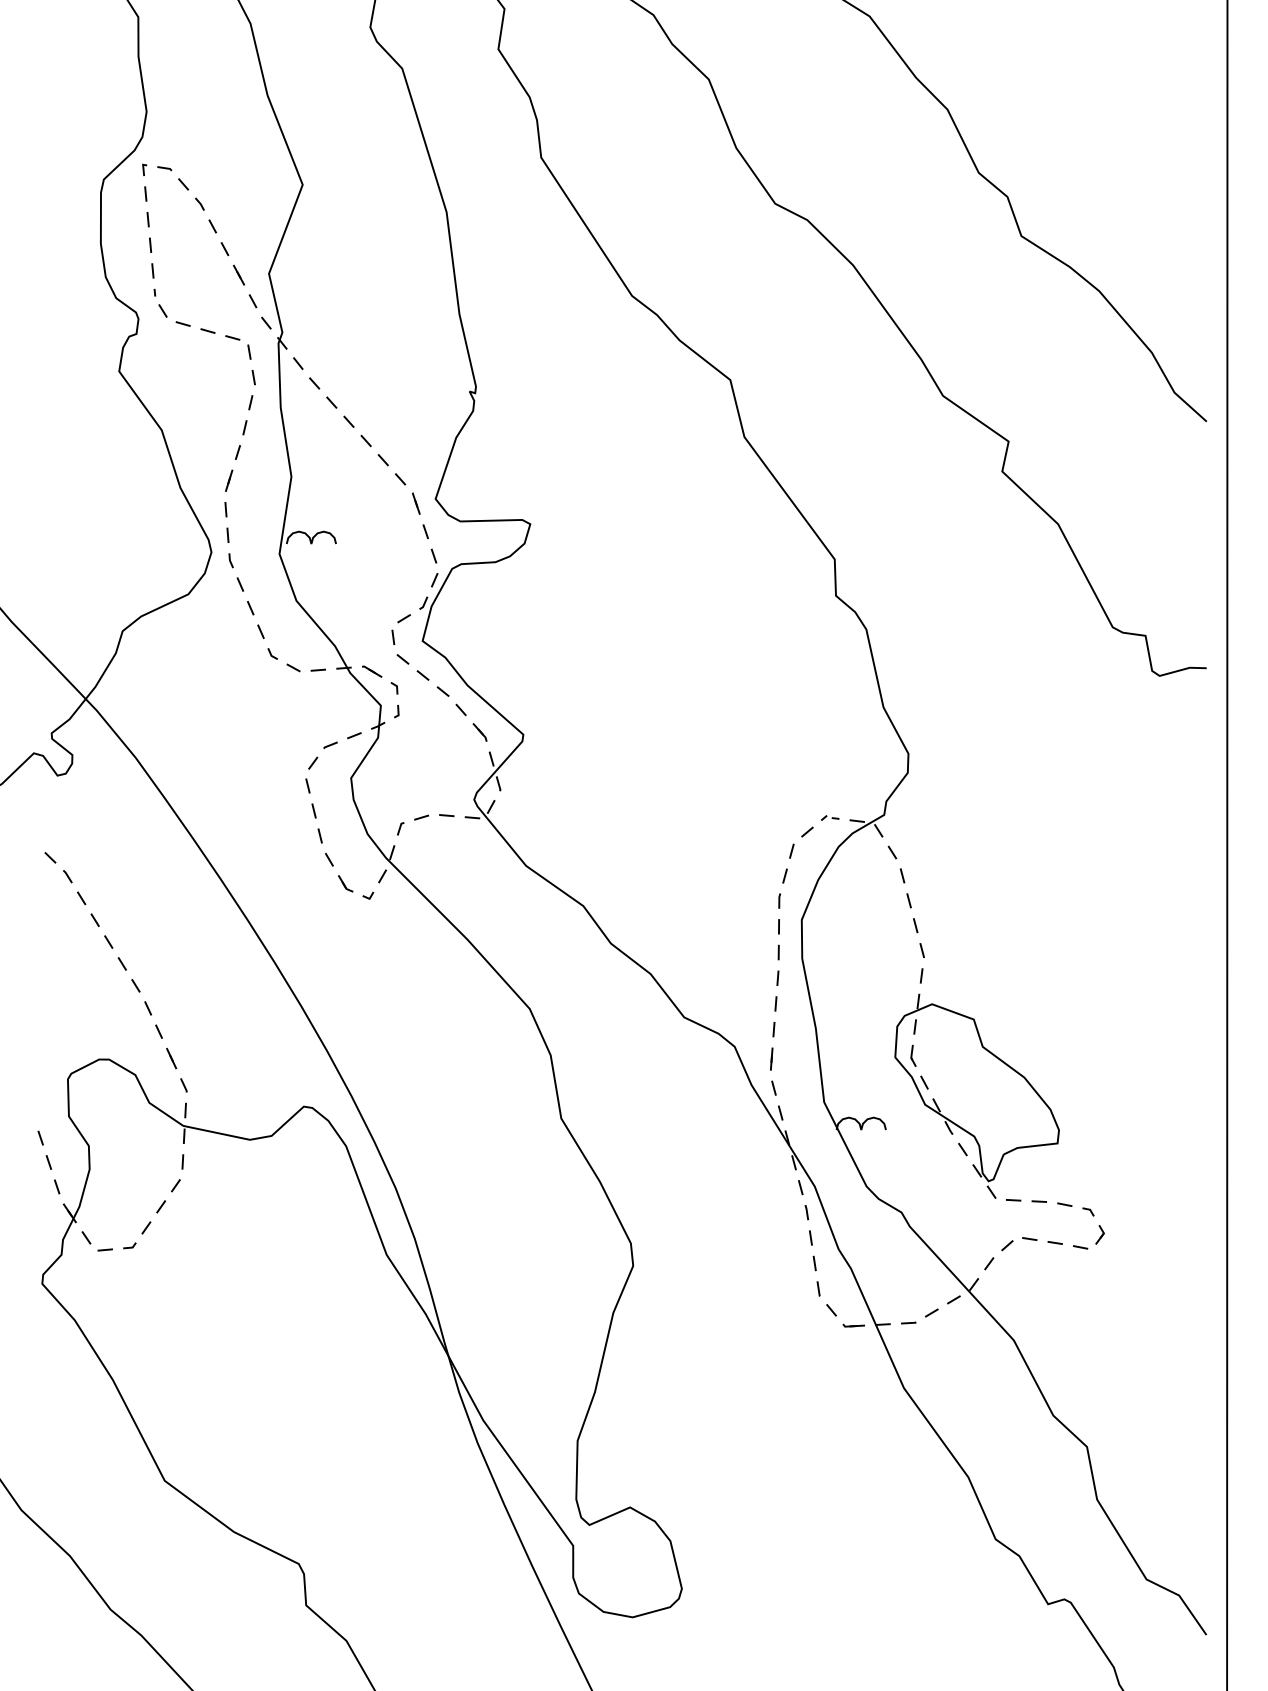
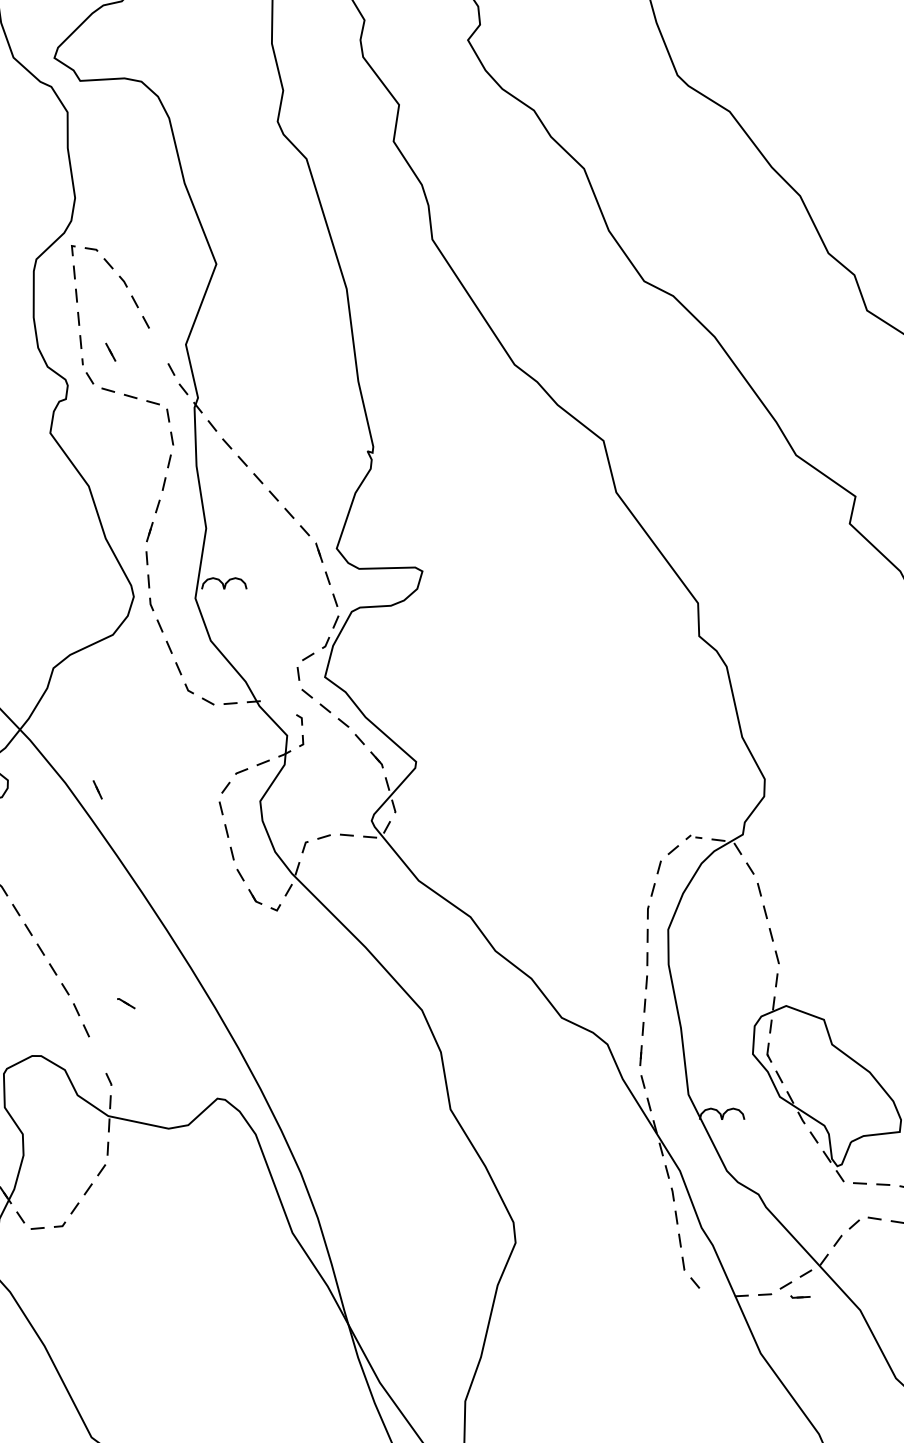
line: (238, 274) -> (110, 351), moved
line: (372, 671) -> (126, 1003), moved
line: (171, 1058) -> (97, 789), moved
part: (853, 1325) -> (800, 1296), moved

